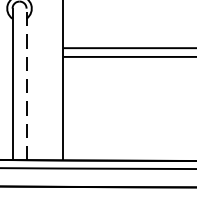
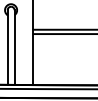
line: (26, 84) -> (14, 47), dashed -> solid

